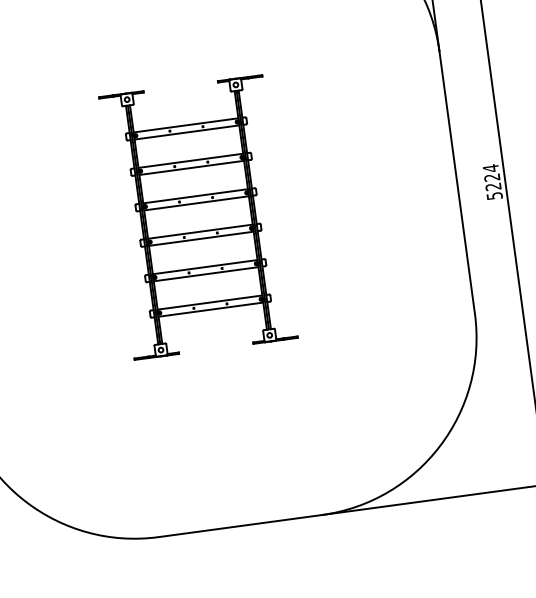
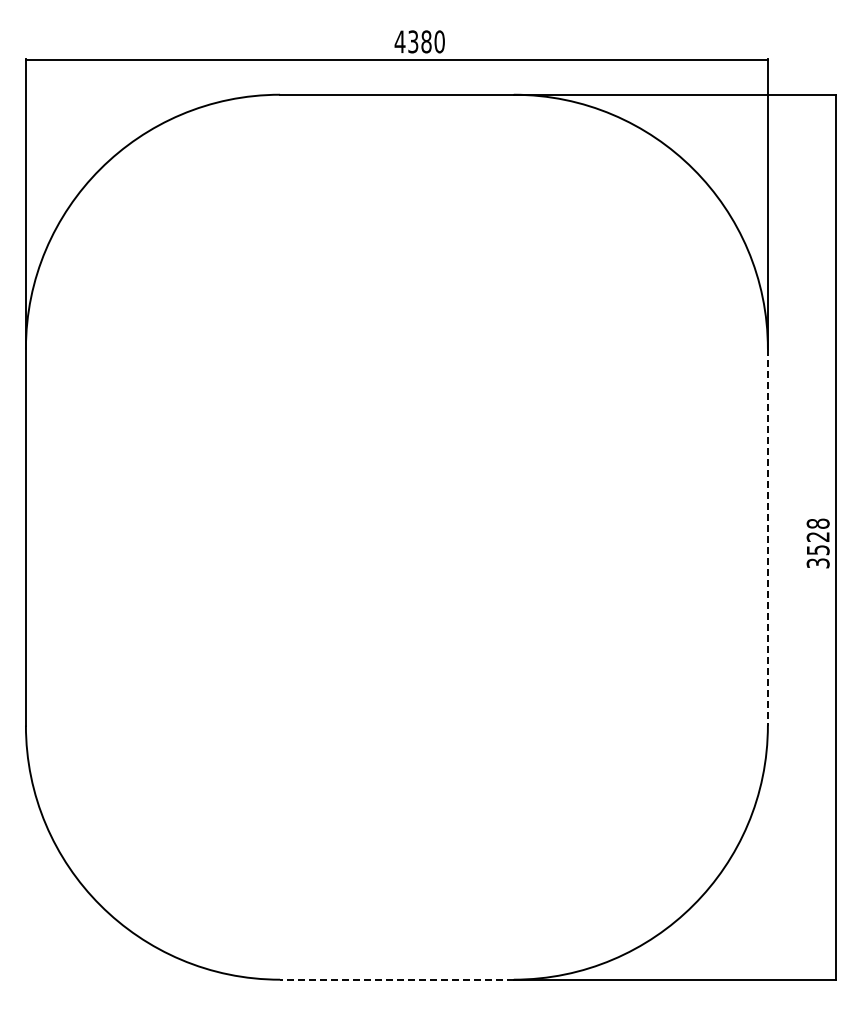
text: (492, 181) -> (817, 542), 5224 -> 3528
line: (456, 182) -> (767, 537), solid -> dashed
part: (198, 217) -> (396, 537), removed
line: (239, 525) -> (396, 979), solid -> dashed

